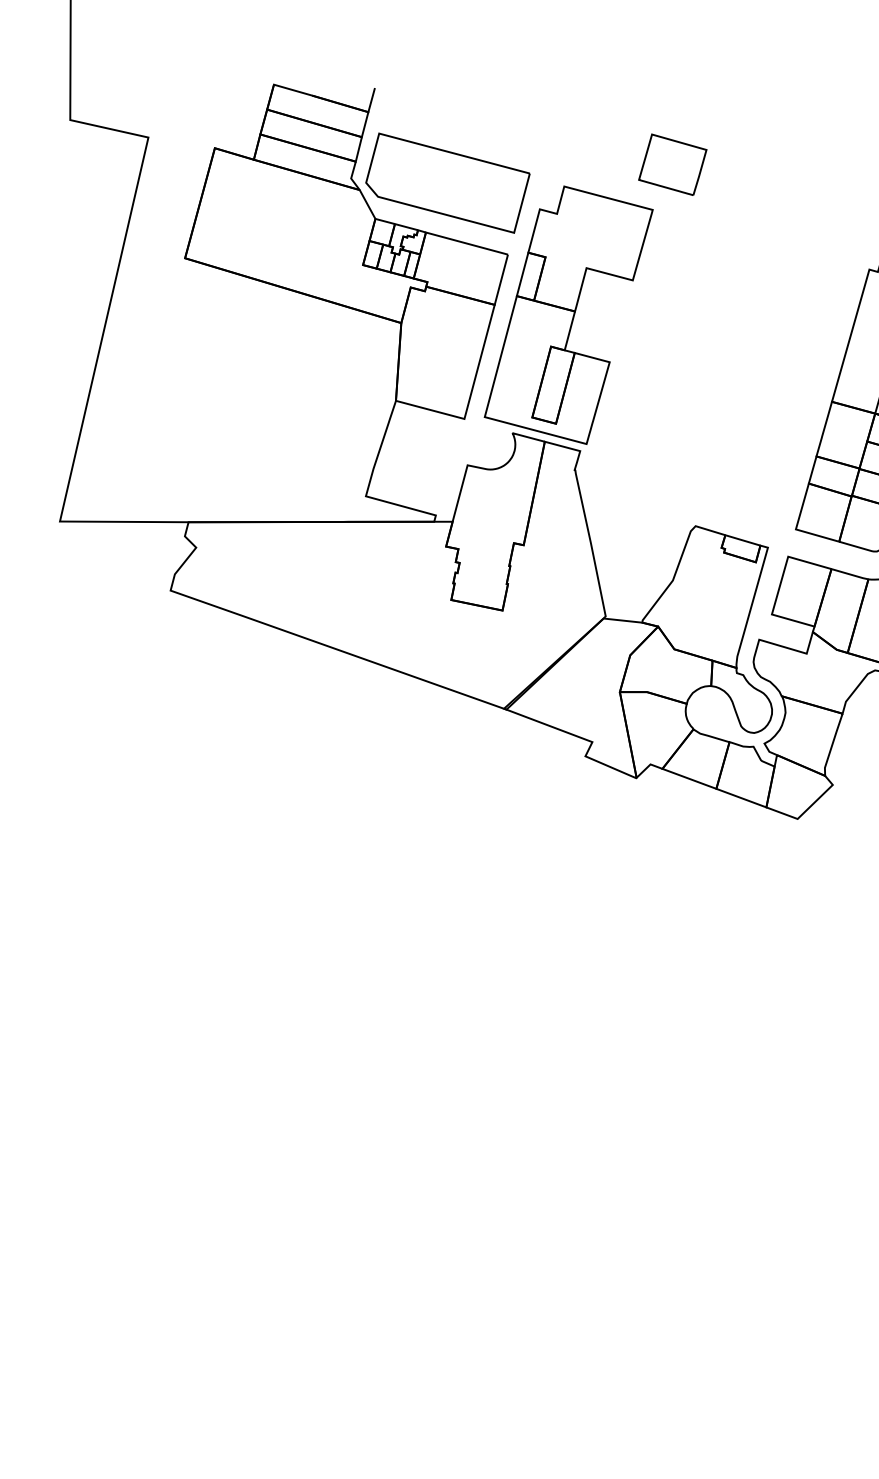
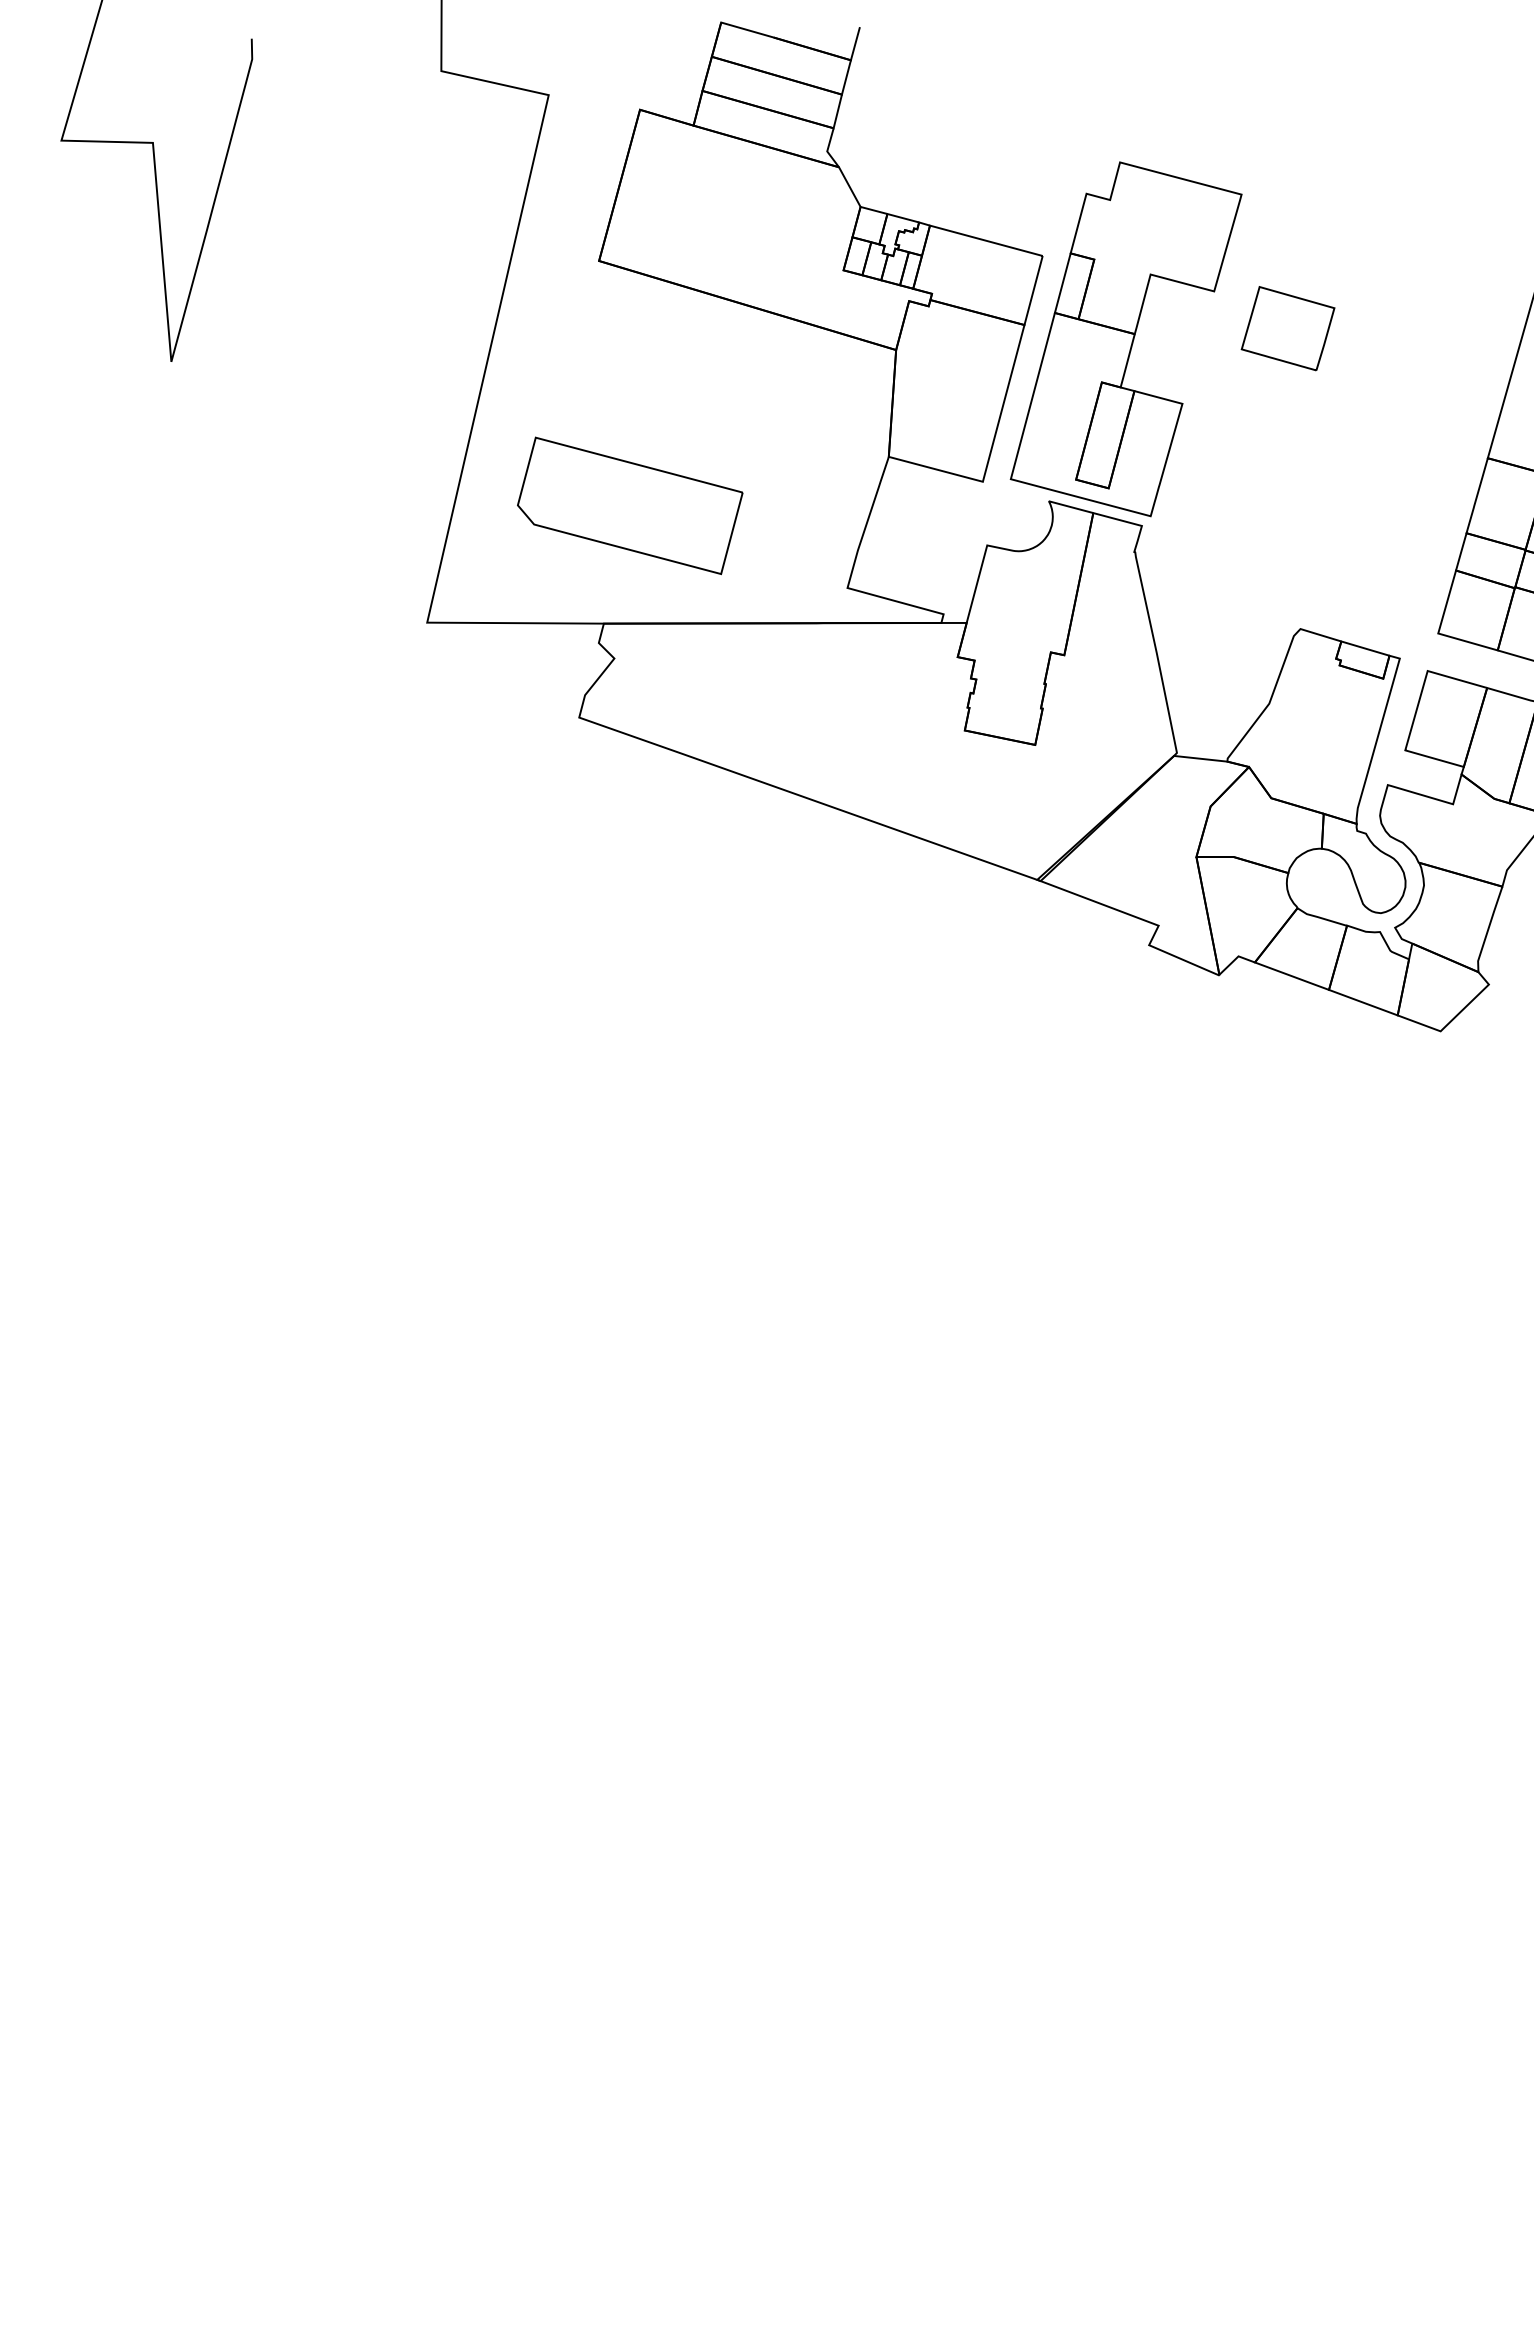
part: (672, 164) -> (1287, 328), moved
part: (448, 182) -> (630, 505), moved

